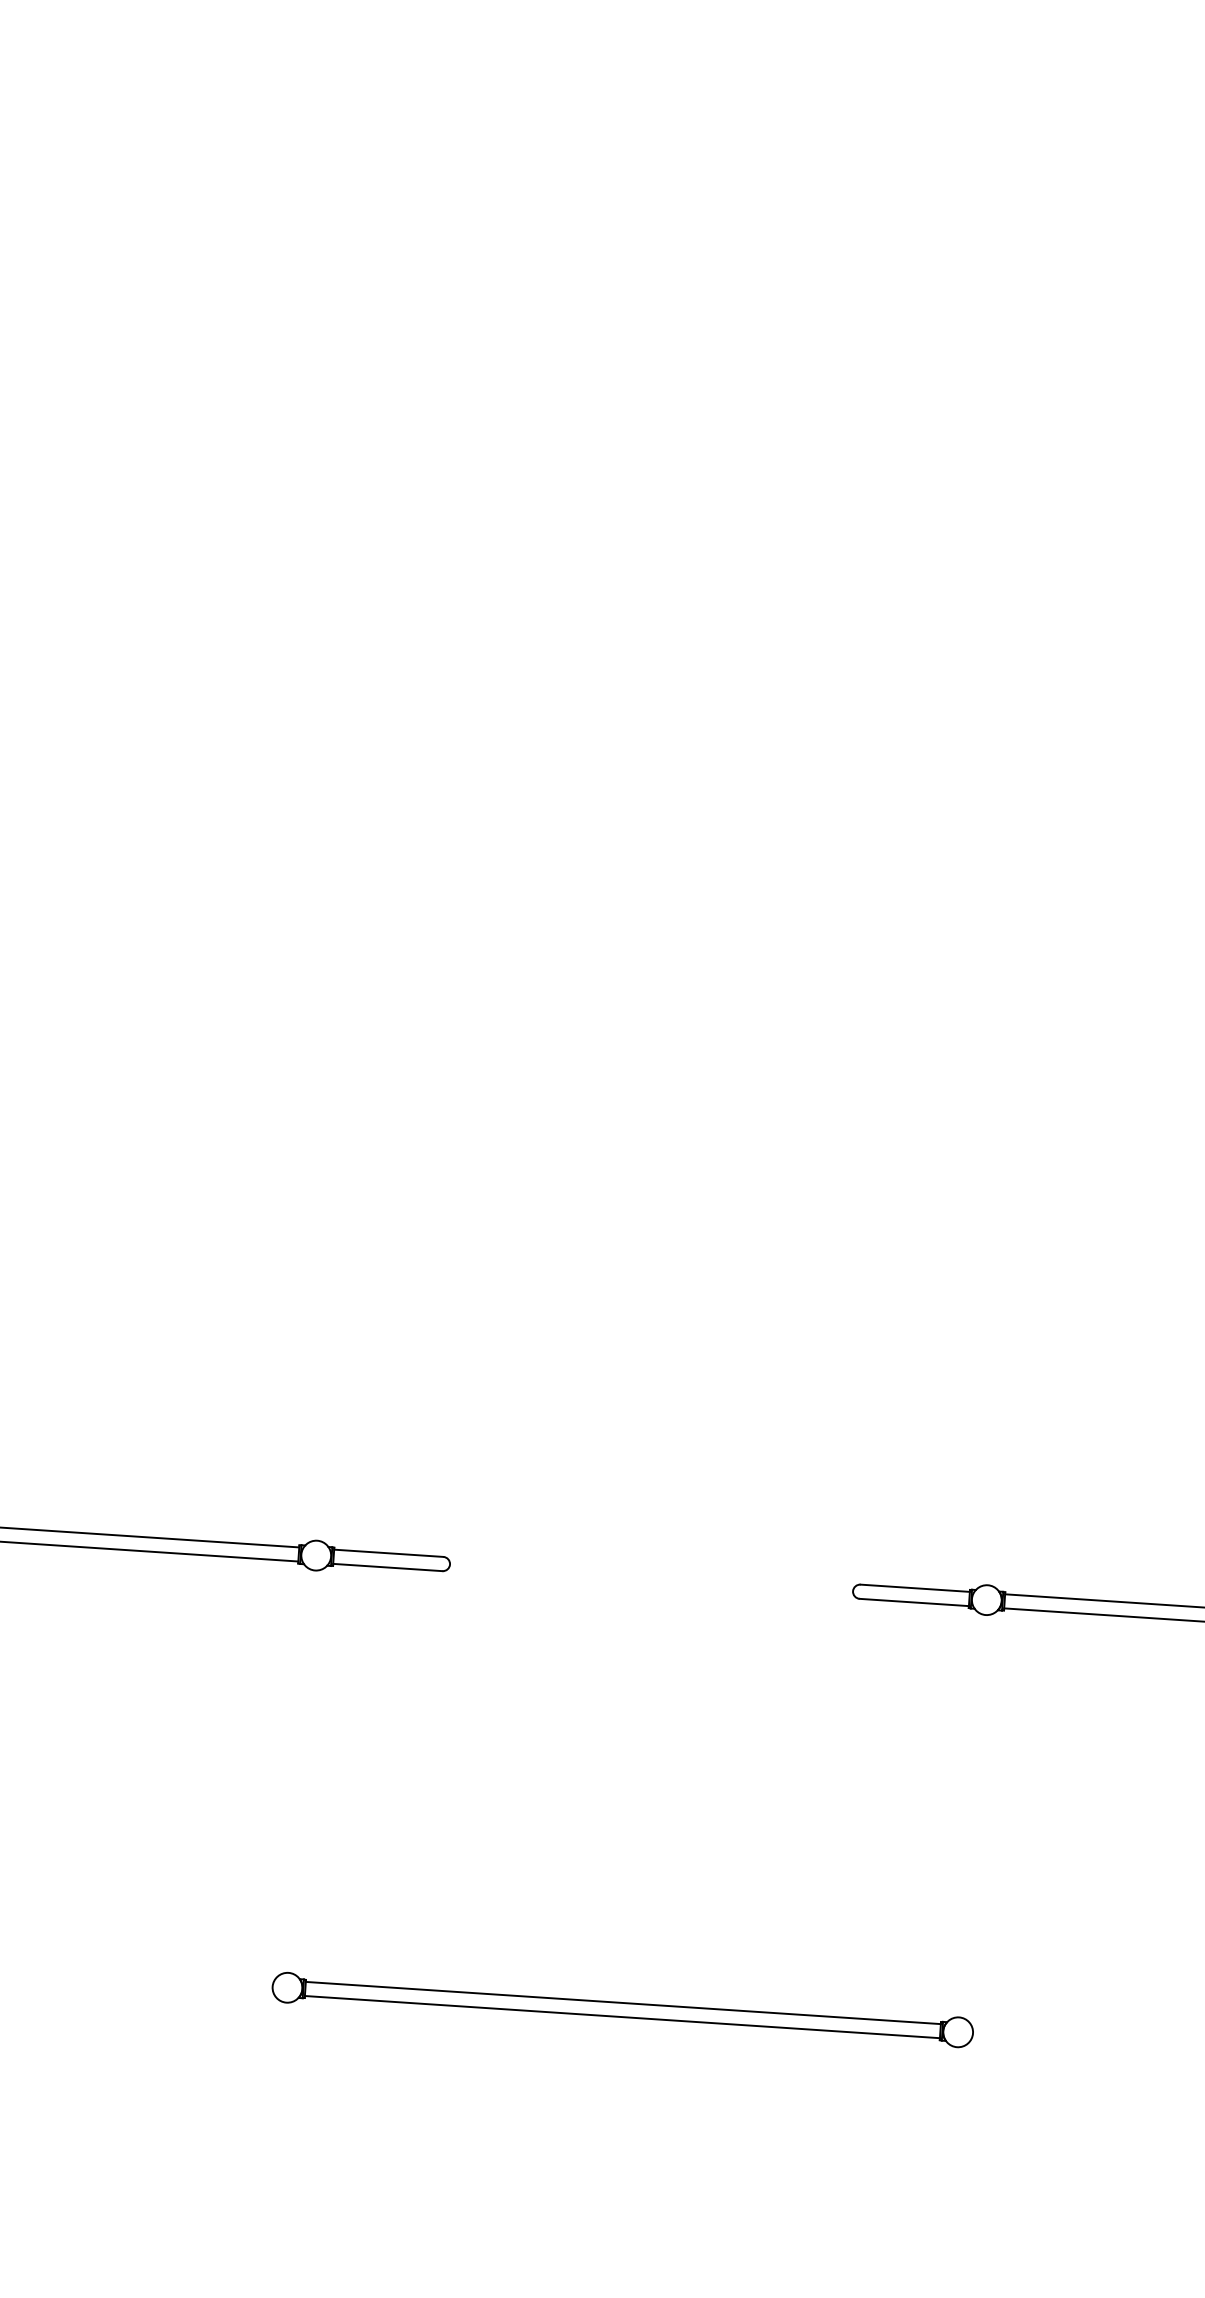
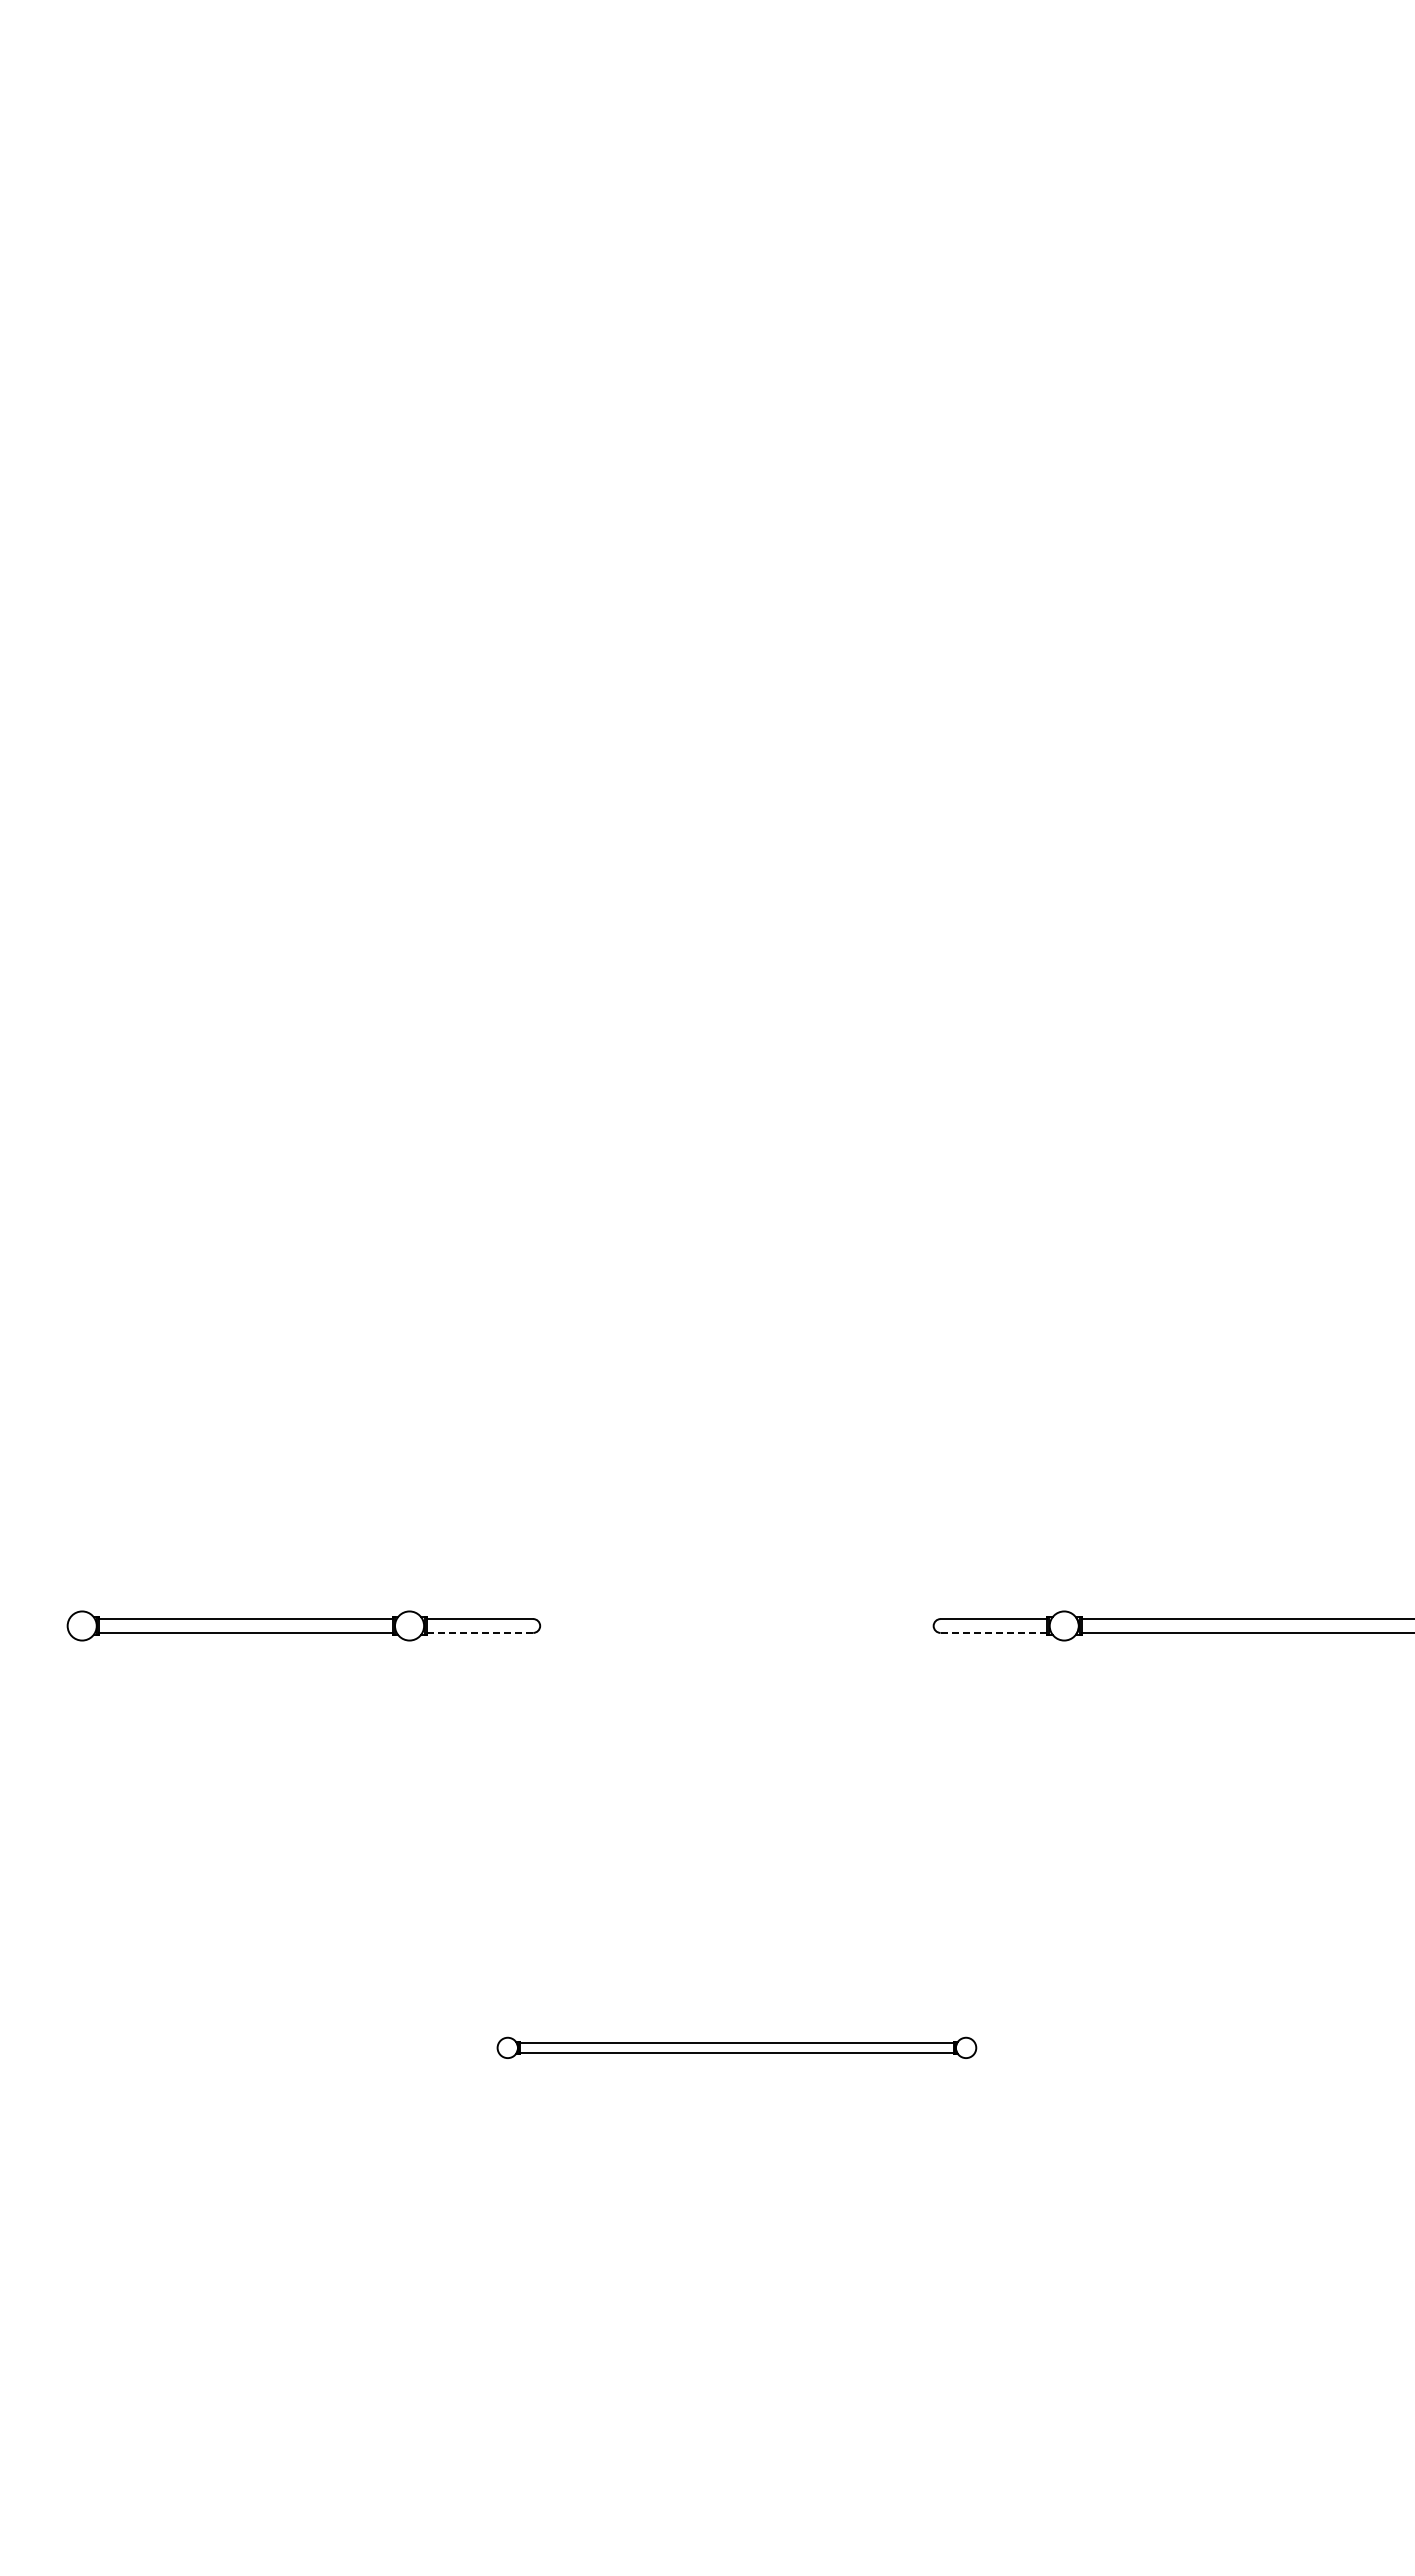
line: (388, 1567) -> (480, 1632), solid -> dashed
line: (914, 1602) -> (994, 1632), solid -> dashed
part: (622, 2009) -> (736, 2047), size x0.7

